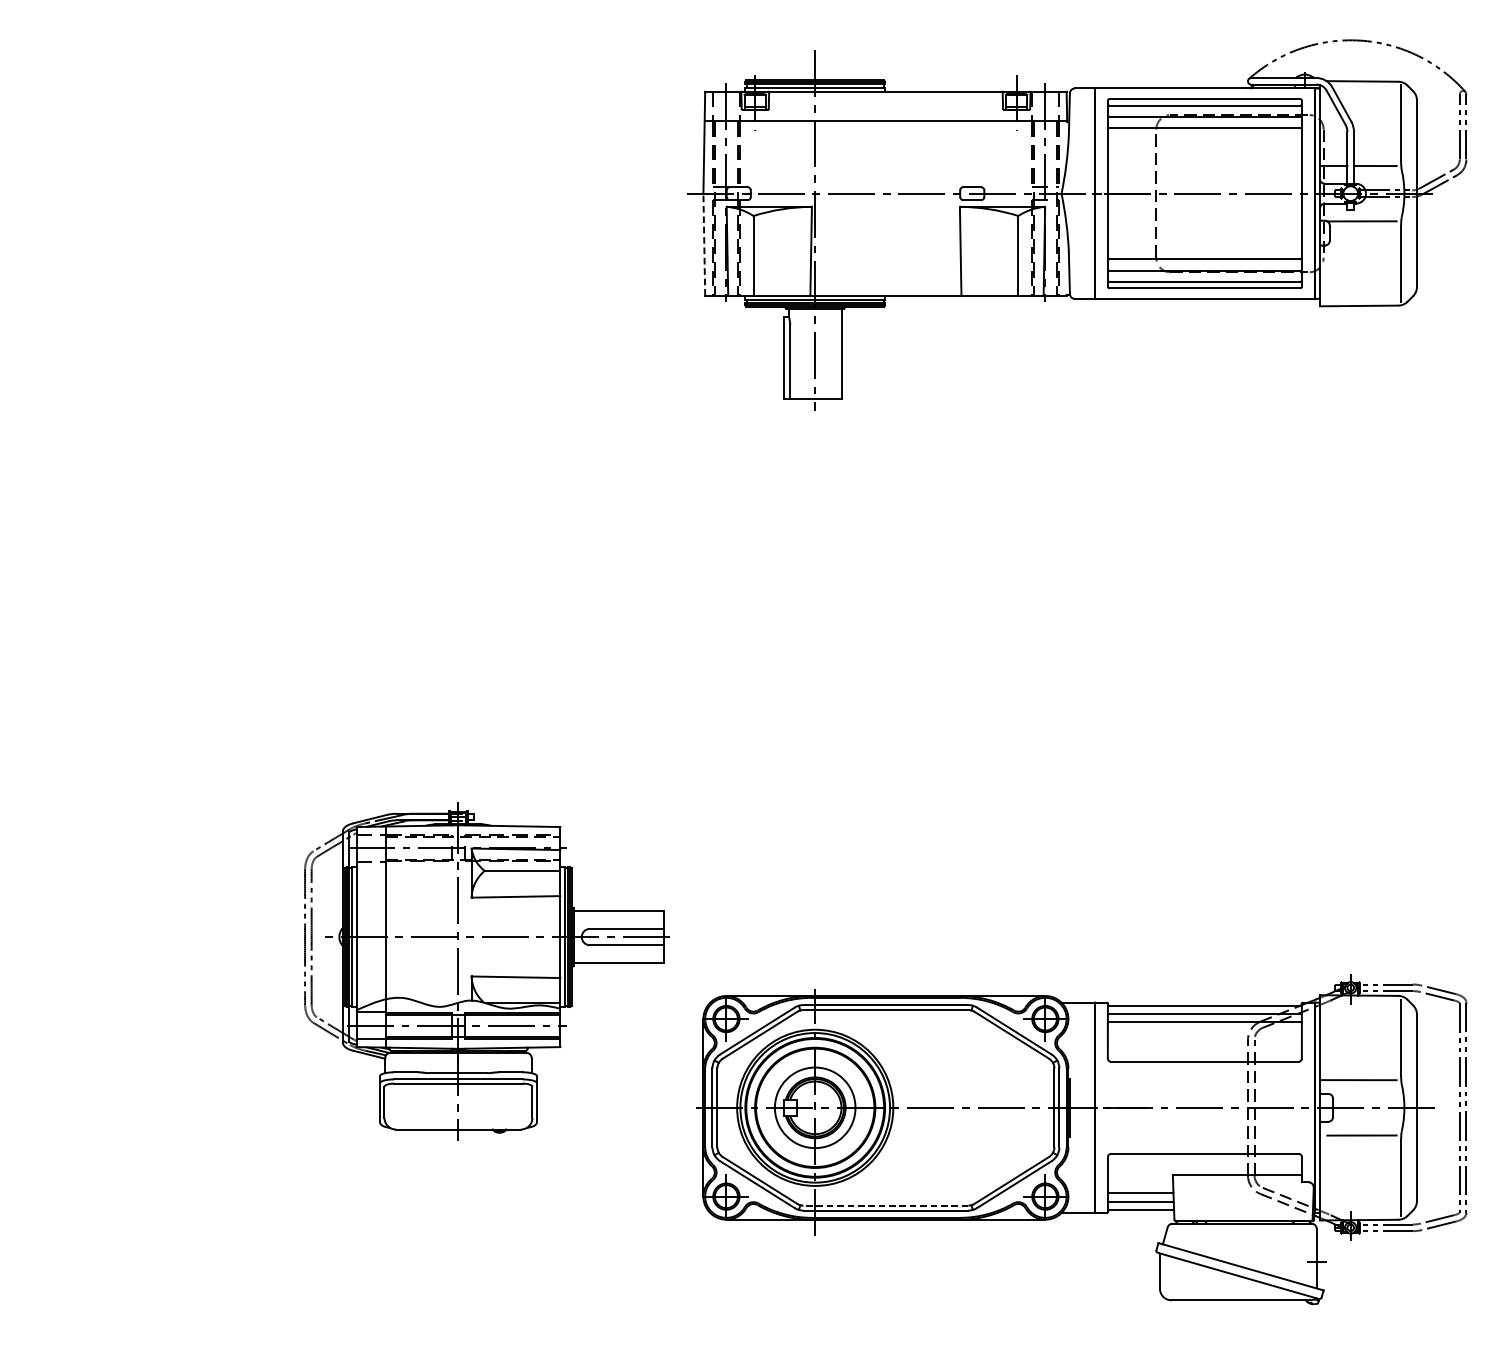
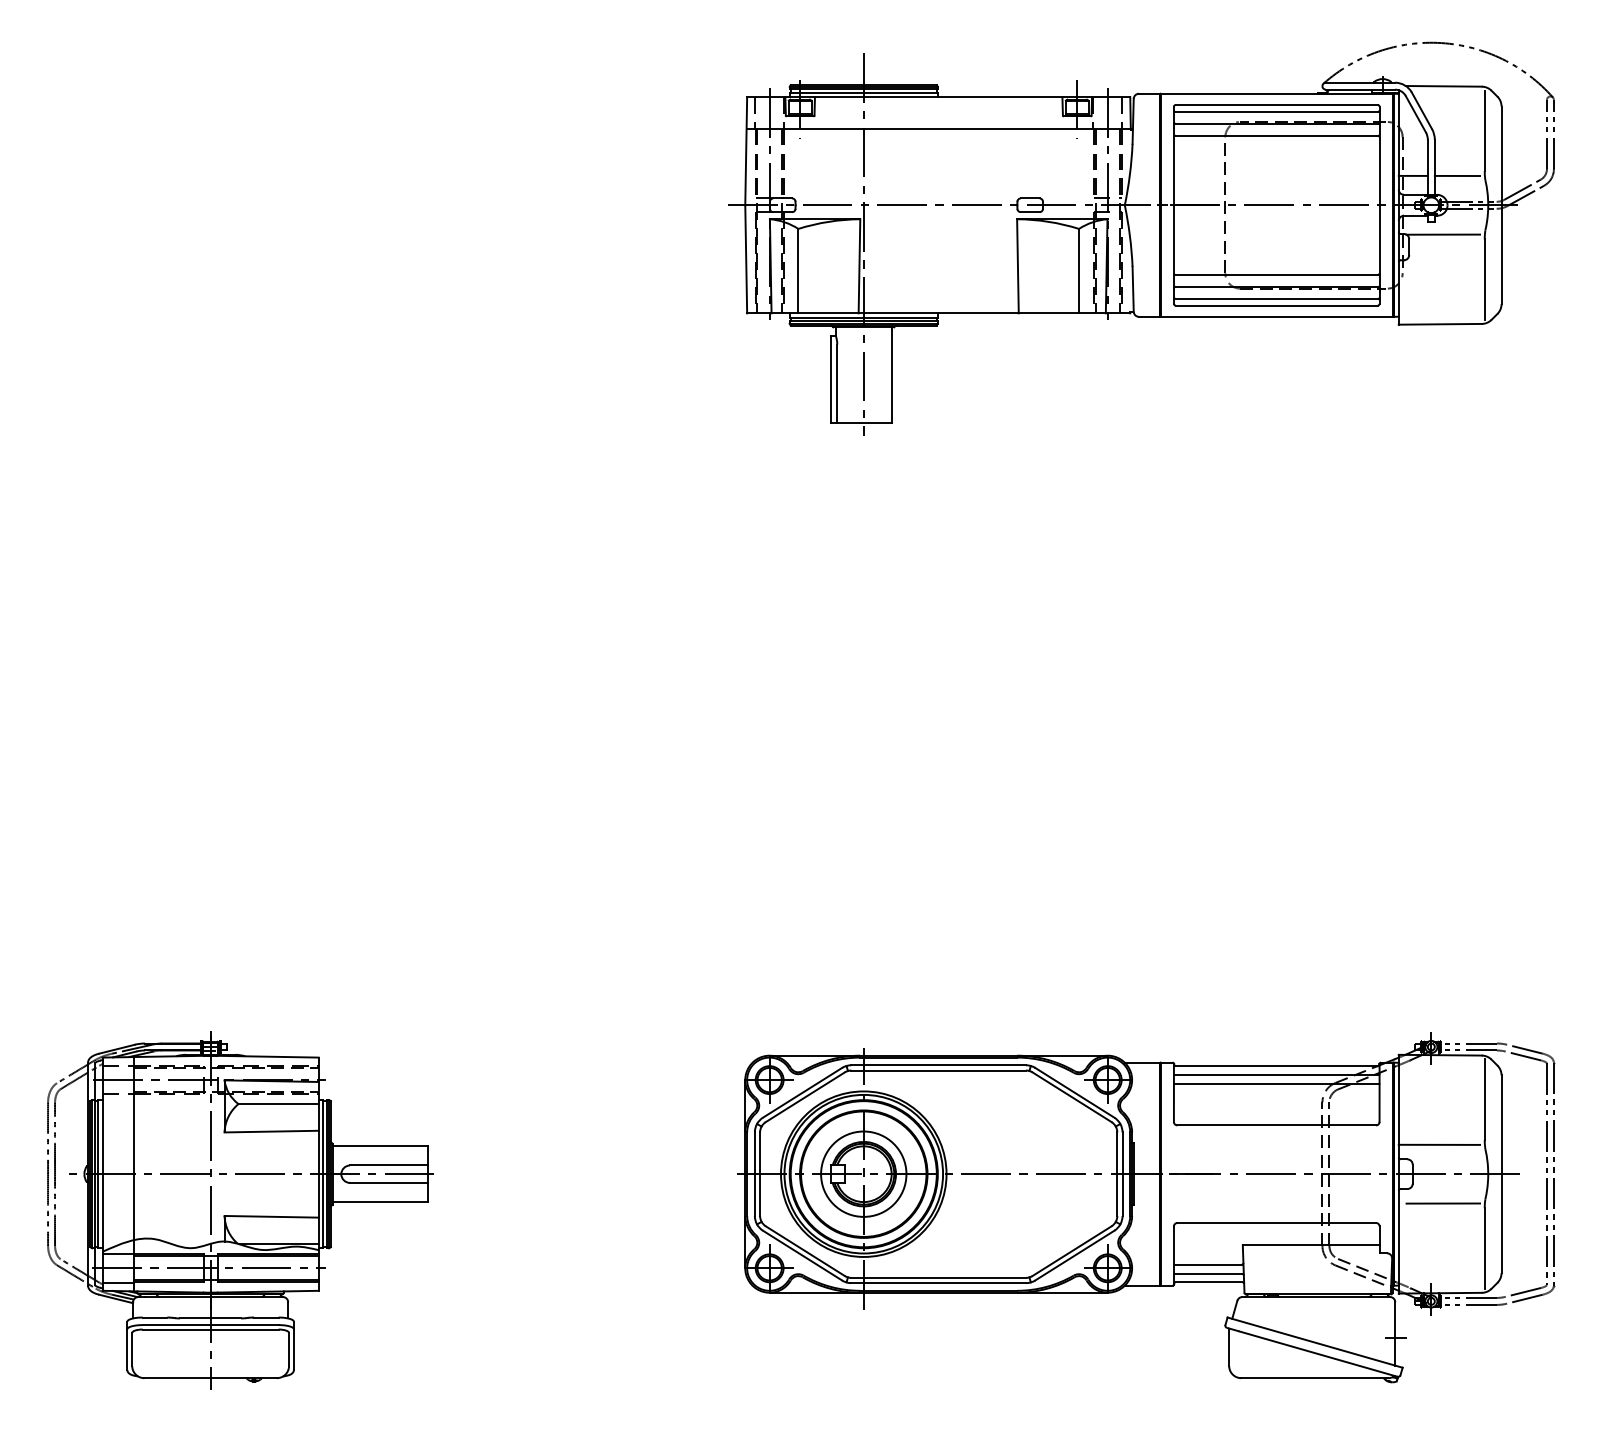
line: (704, 243) -> (746, 258), dashed -> solid
part: (486, 971) -> (240, 1210), moved
line: (885, 1205) -> (938, 1277), dashed -> solid

